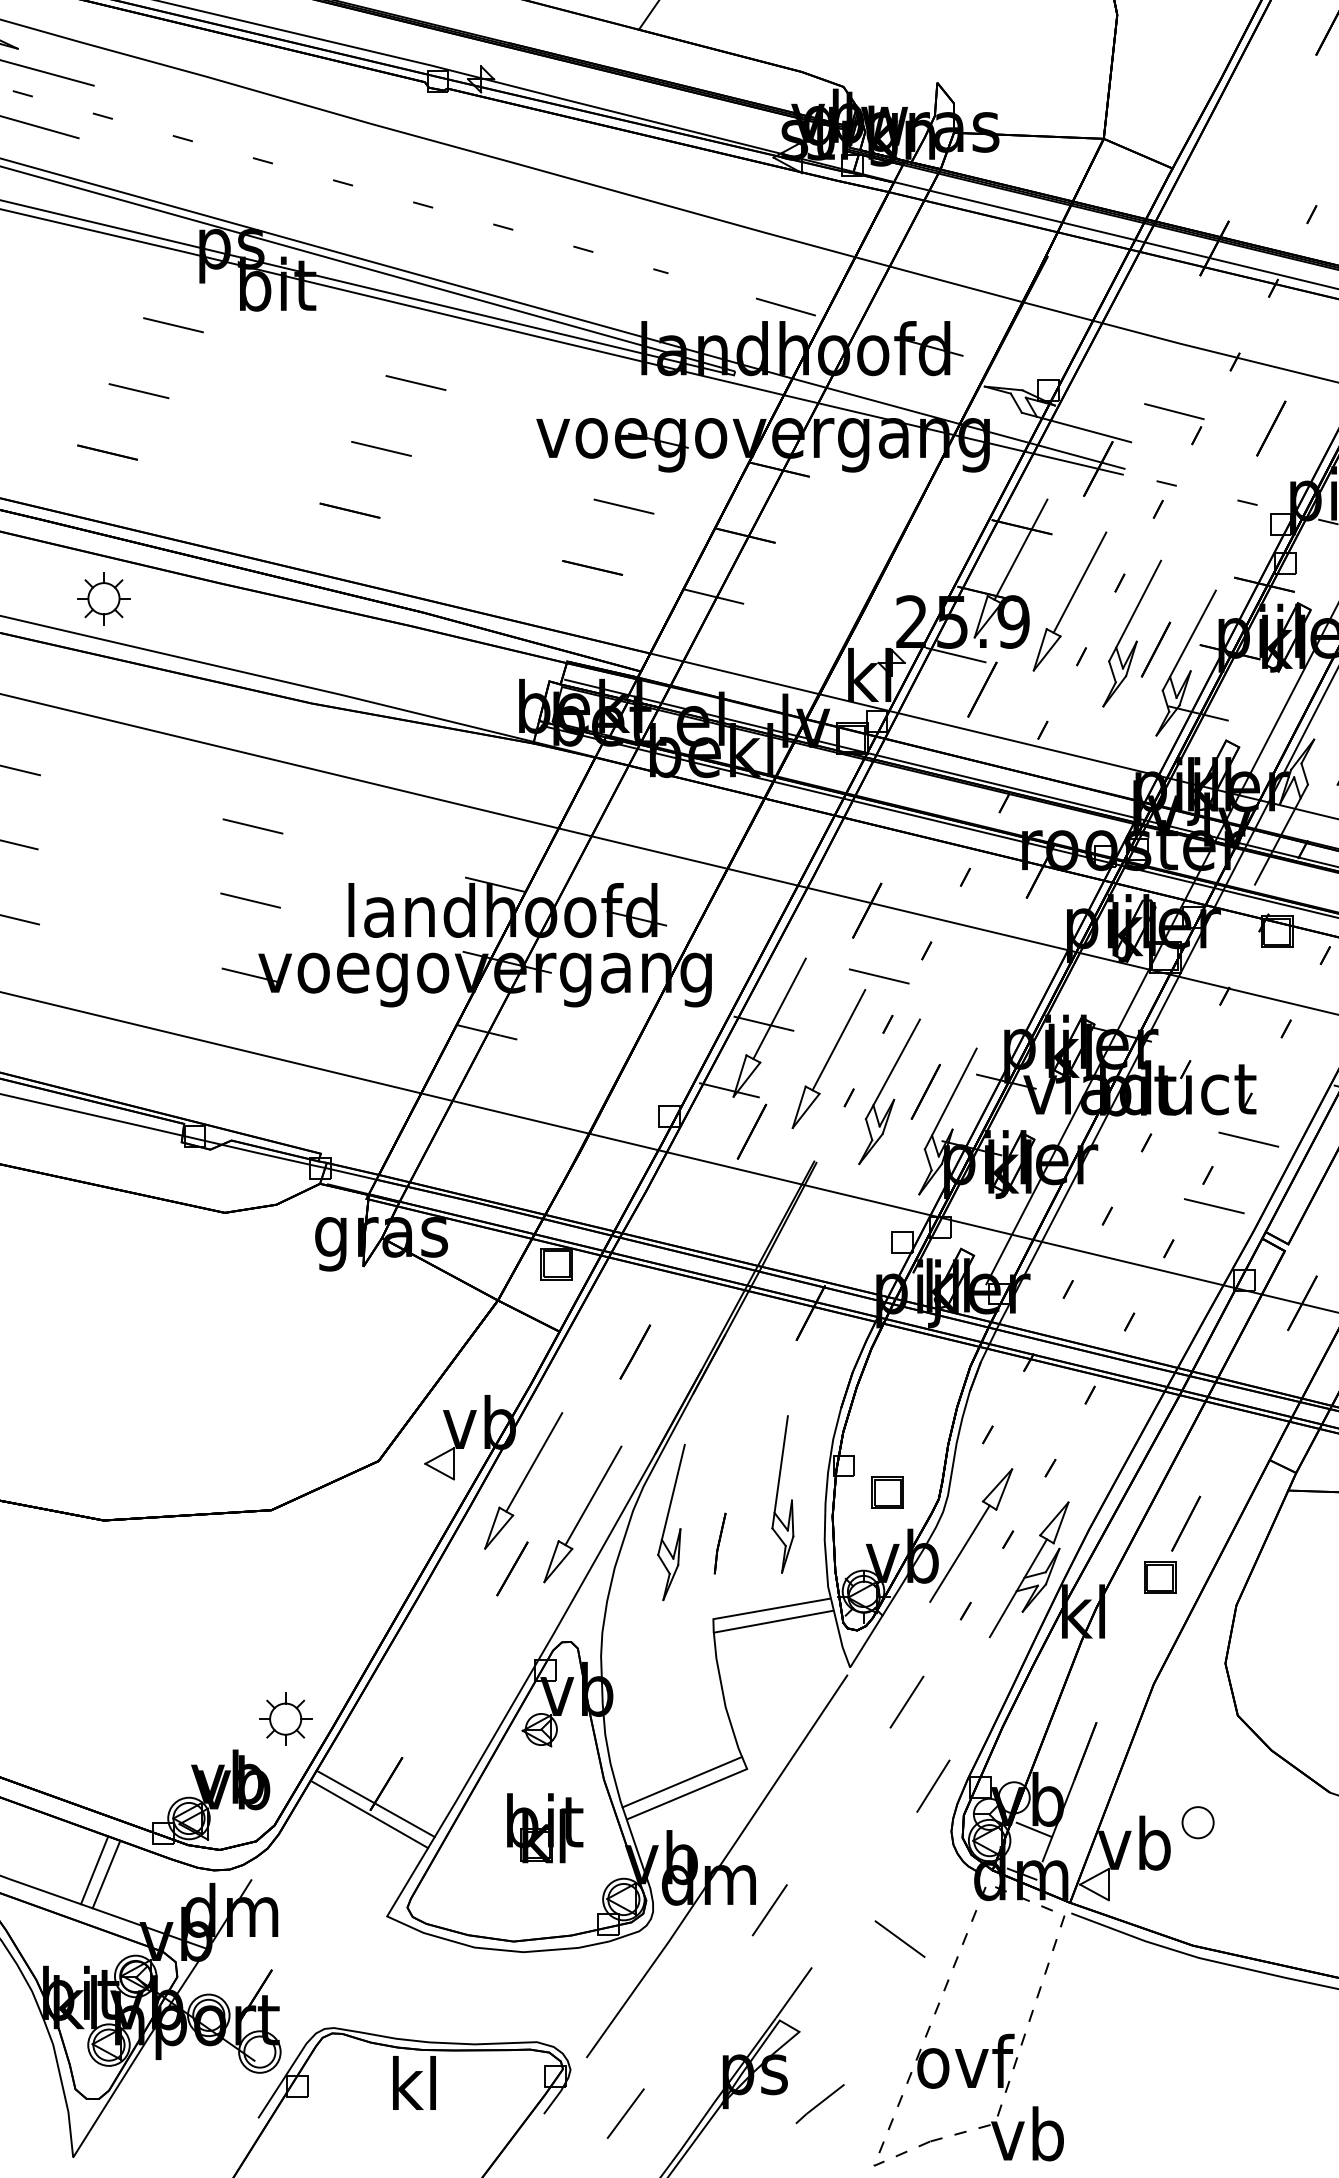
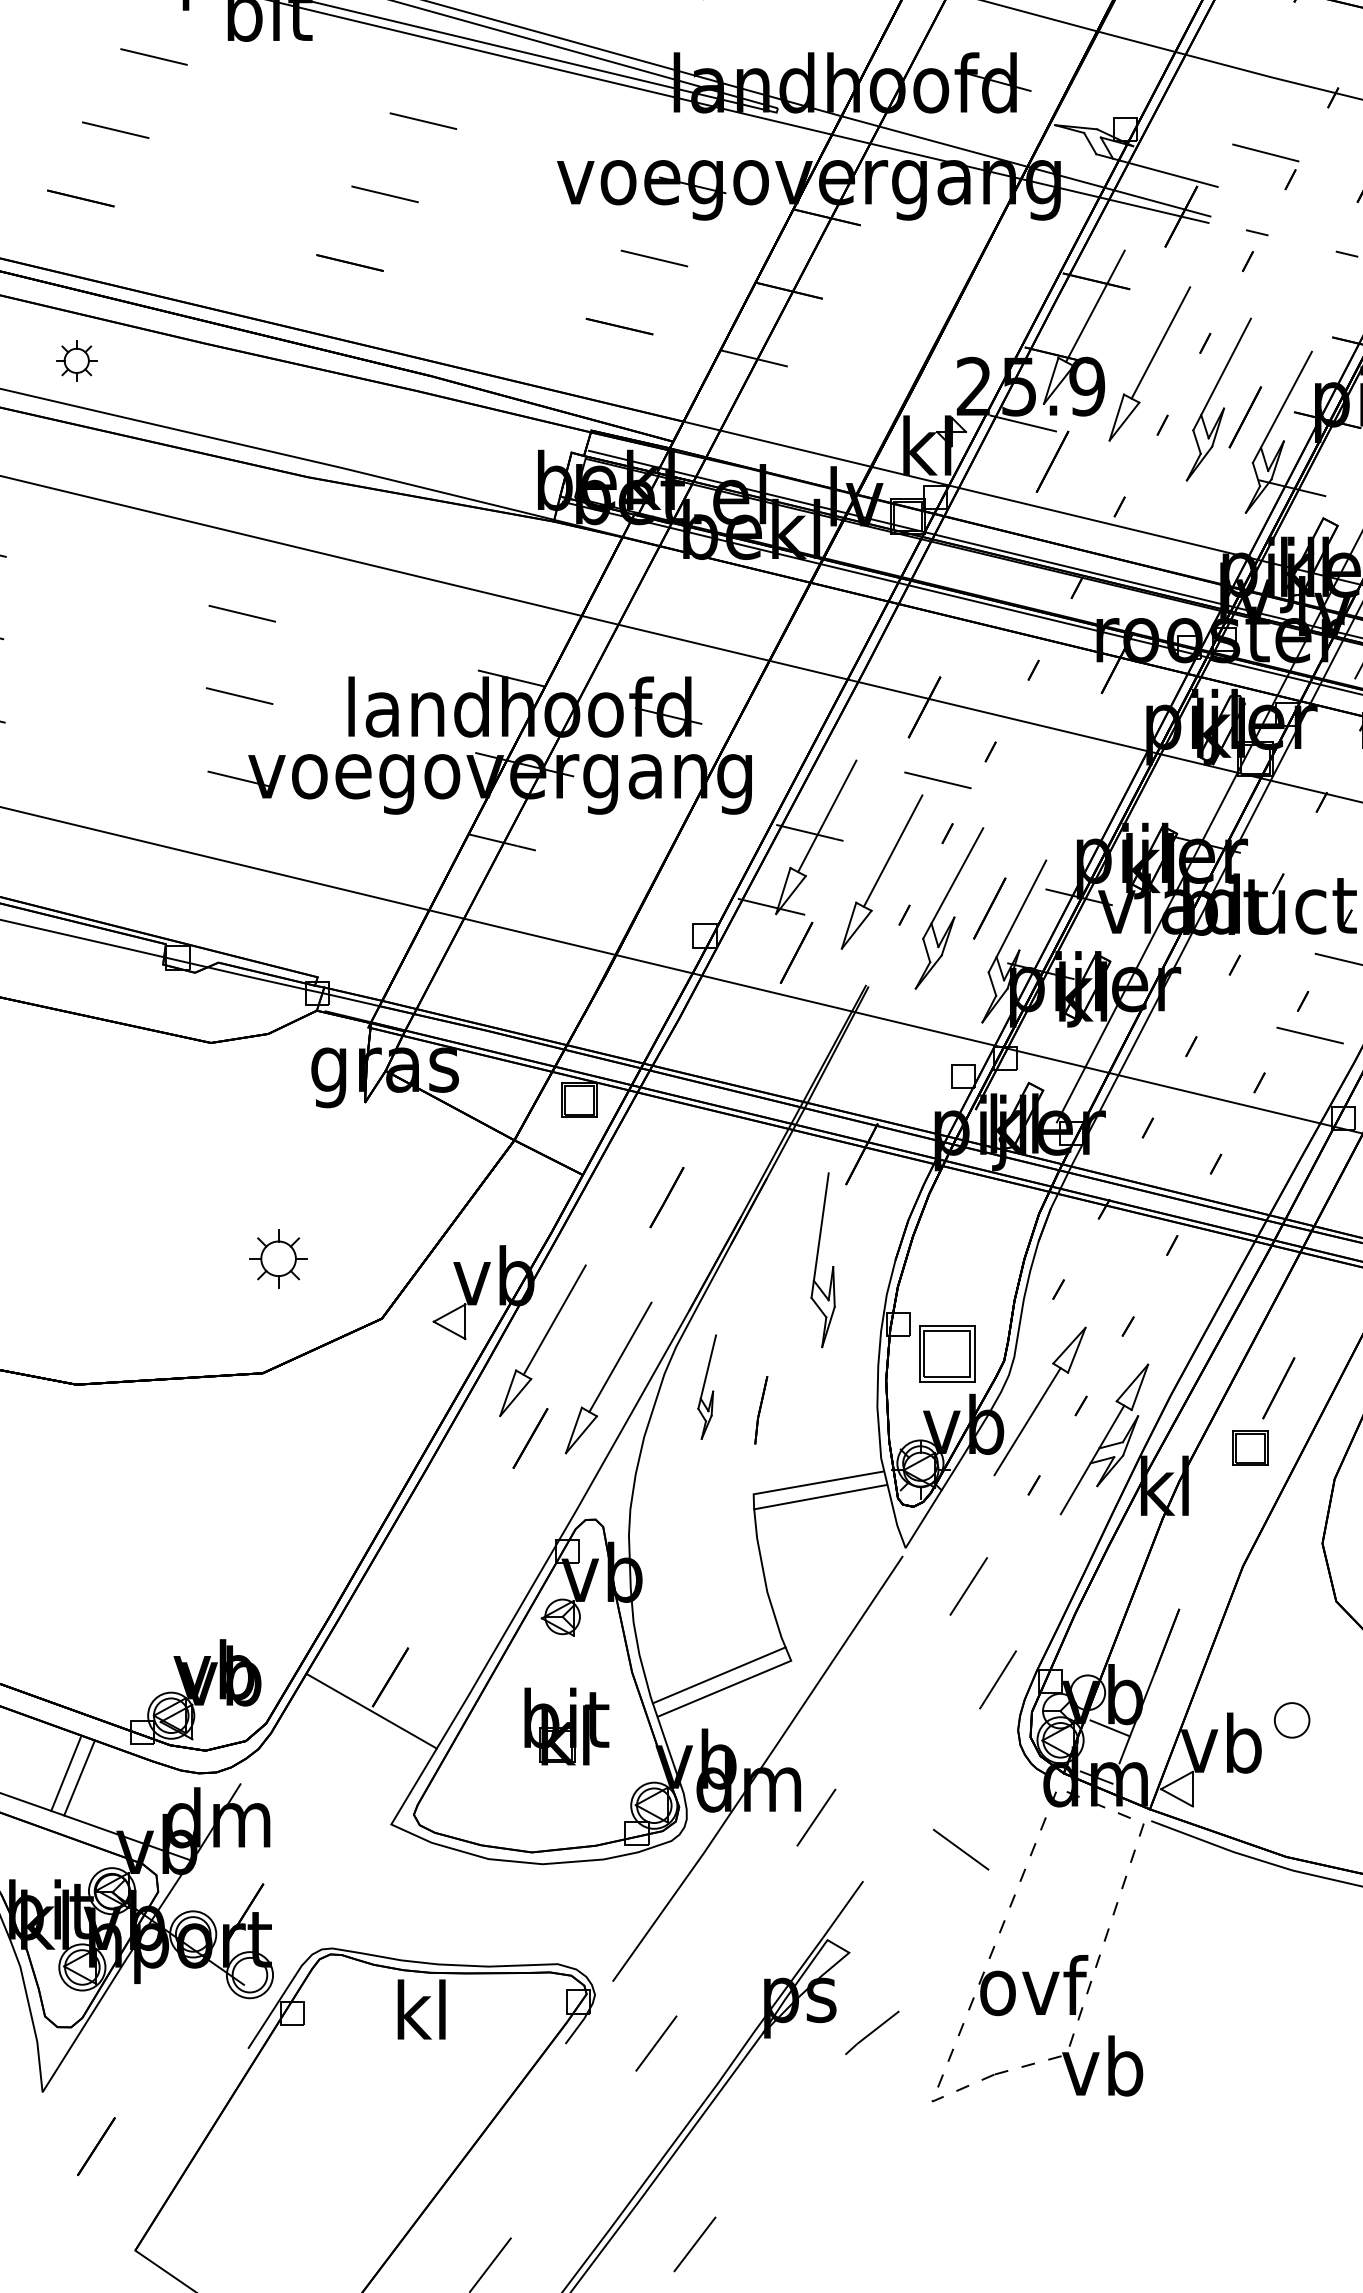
line: (789, 307) -> (838, 37), removed
part: (103, 598) -> (76, 360), size x0.7
part: (887, 1492) -> (947, 1353), size x1.6
part: (782, 1494) -> (822, 1260), moved
part: (671, 1522) -> (707, 1386), size x0.6
part: (285, 1718) -> (278, 1258), moved
line: (375, 1803) -> (378, 1699), removed

